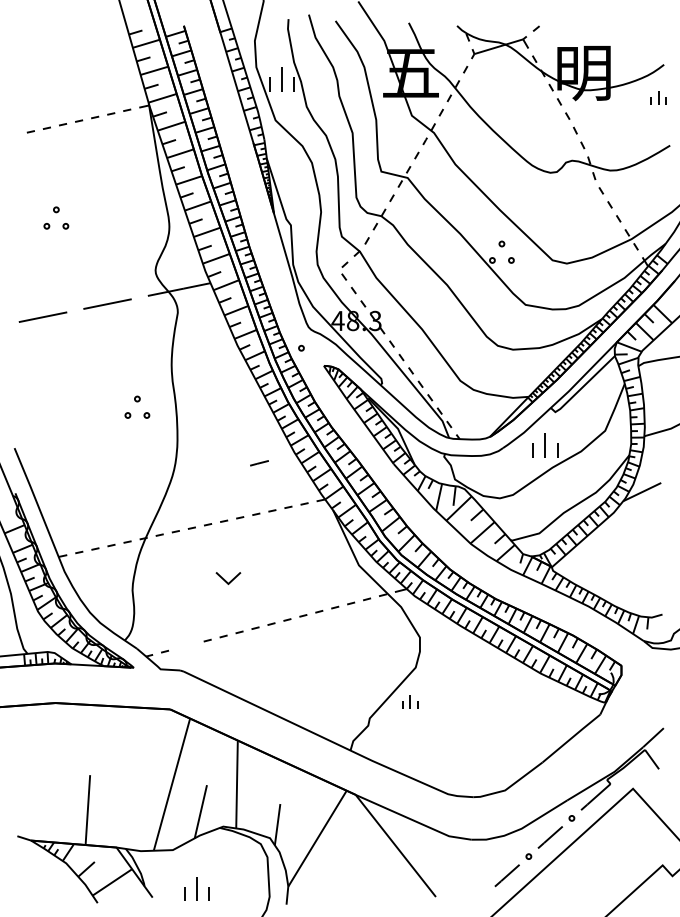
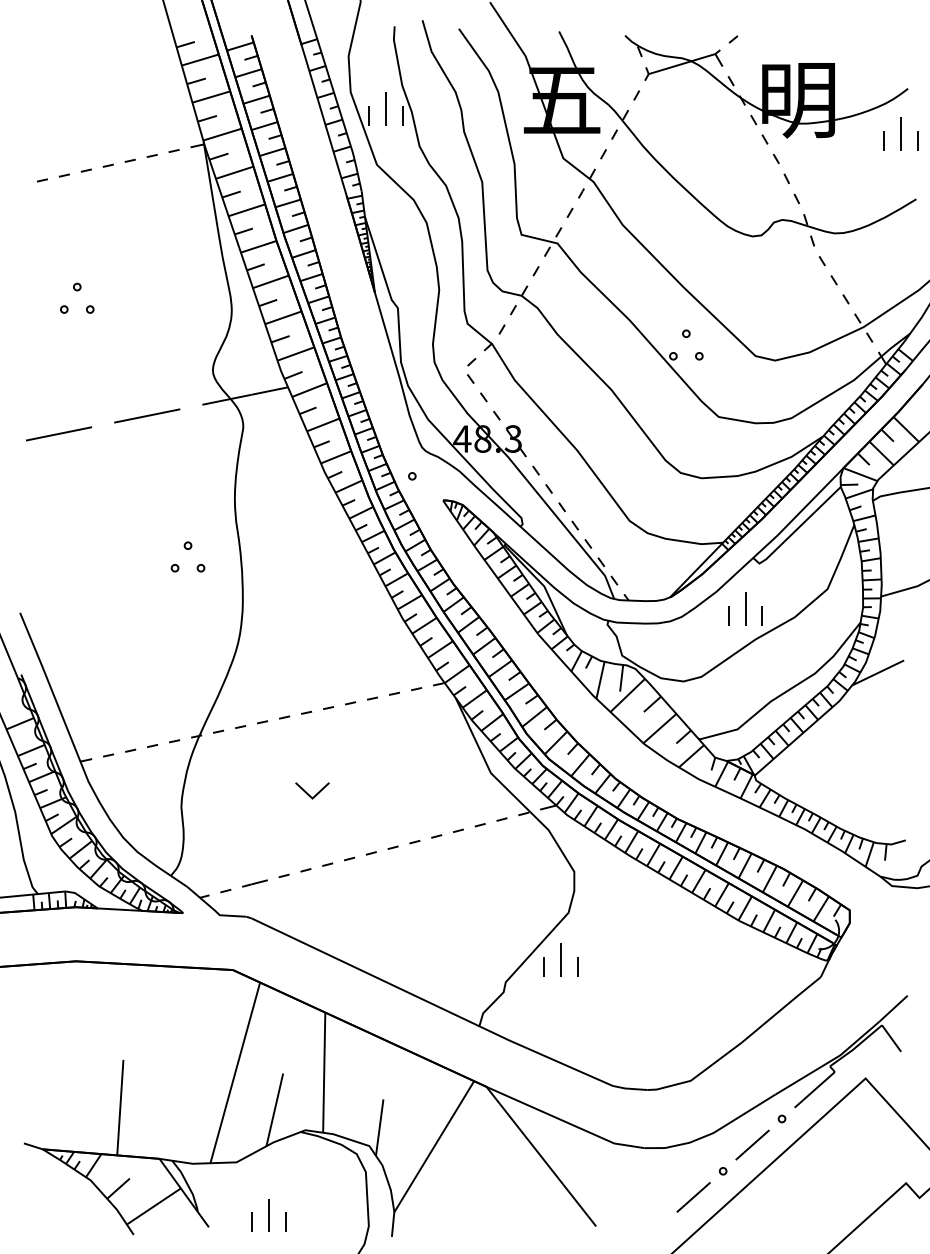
part: (658, 97) -> (900, 133), size x1.67
line: (259, 463) -> (254, 883), moved
part: (409, 701) -> (560, 959), size x1.67

